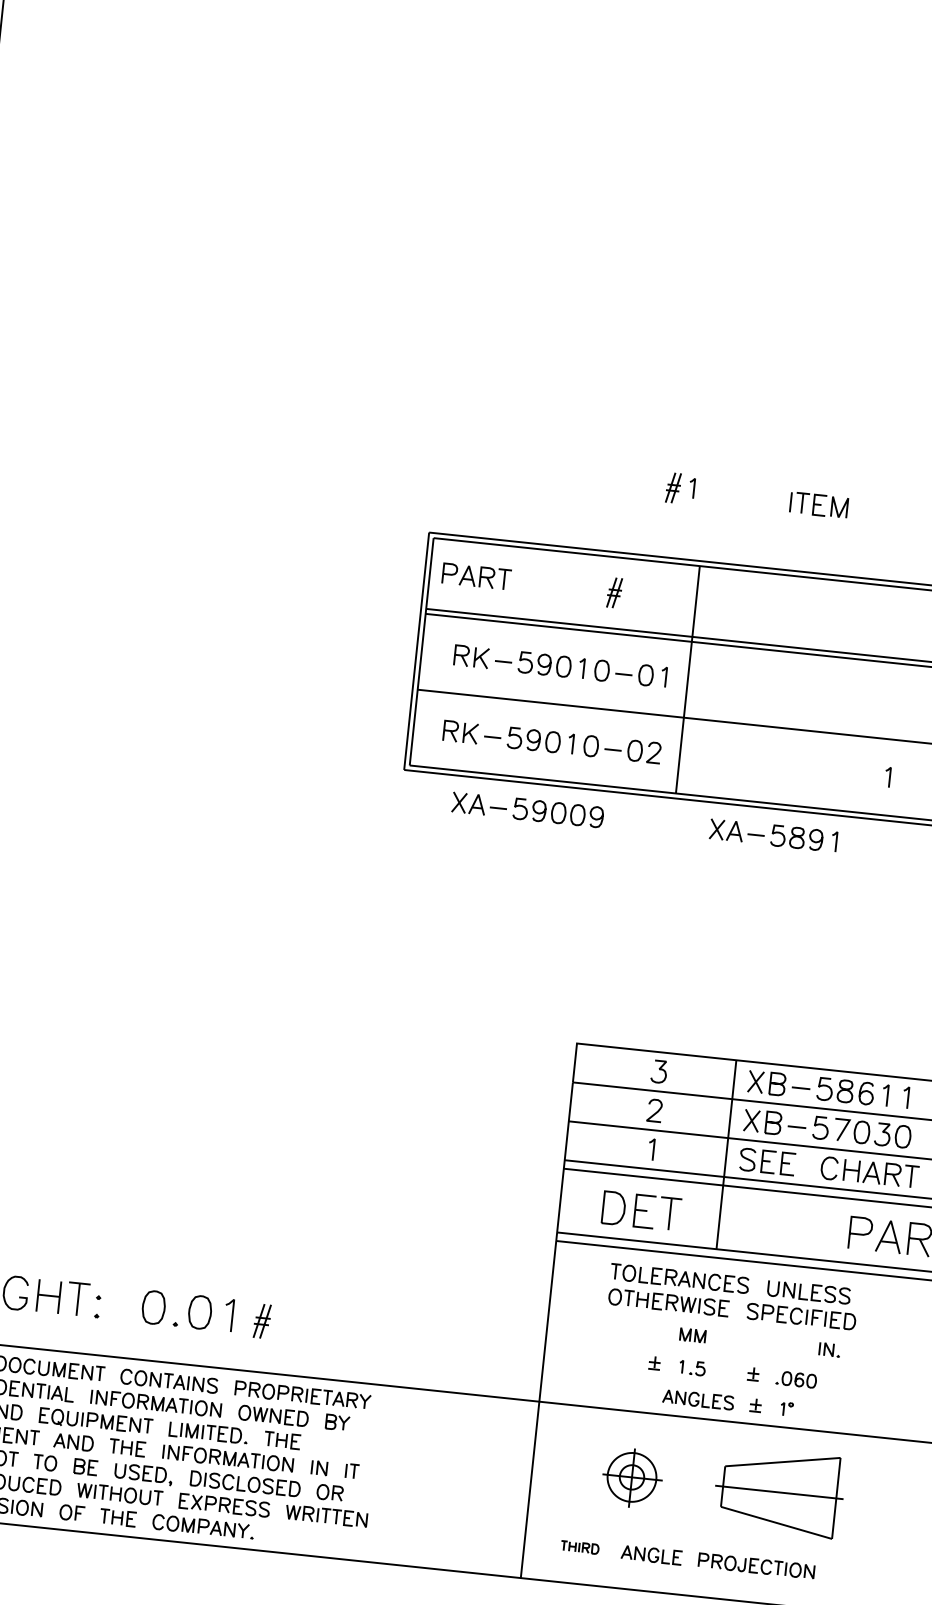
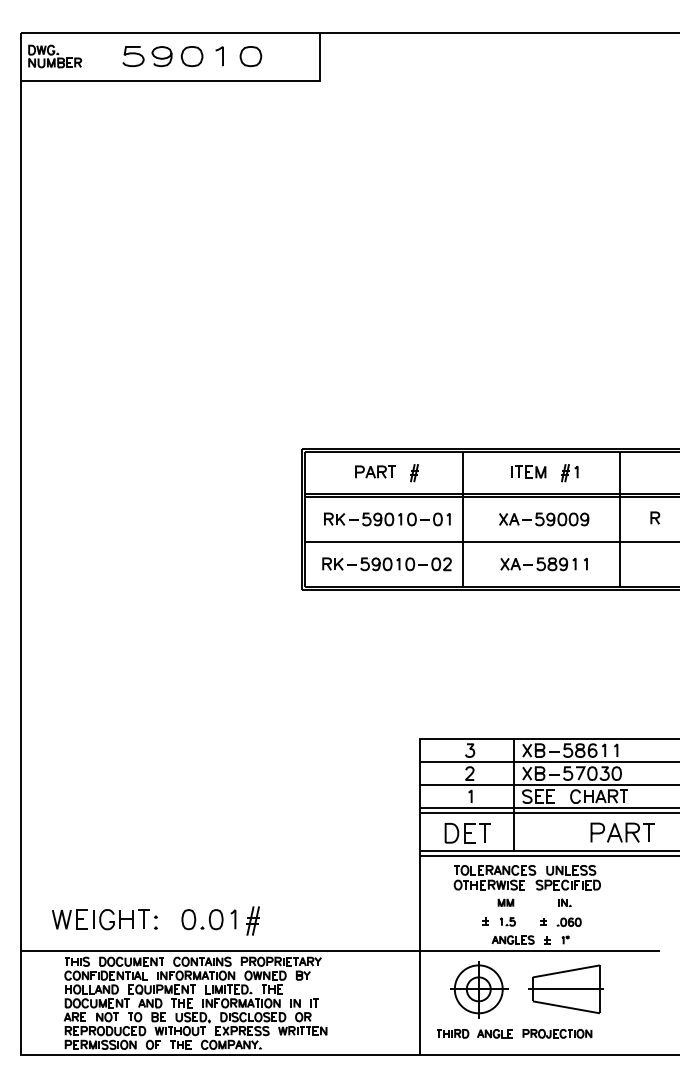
part: (680, 489) -> (569, 473), moved
part: (818, 503) -> (528, 471), moved
part: (476, 575) -> (375, 471), moved
part: (528, 810) -> (544, 519), moved
part: (773, 835) -> (538, 564), moved
part: (261, 1320) -> (252, 920), size x1.43
part: (829, 1349) -> (564, 902), moved
part: (632, 1477) -> (479, 989), size x1.67
part: (580, 1547) -> (453, 1033), size x1.43

